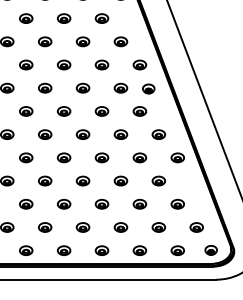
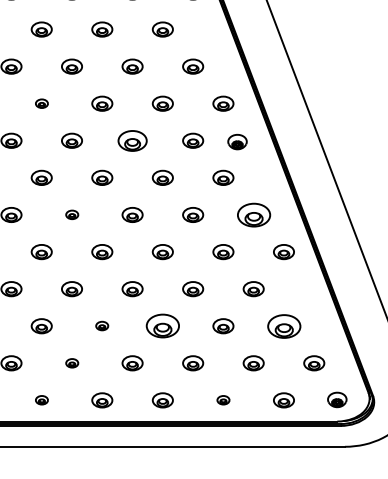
part: (26, 64) -> (42, 102), size x0.6
part: (82, 87) -> (131, 139), size x1.4
part: (45, 134) -> (72, 214), size x0.6
part: (158, 134) -> (253, 214), size x1.6
part: (63, 203) -> (101, 324), size x0.6
part: (177, 203) -> (283, 324), size x1.6
part: (101, 204) -> (162, 326), size x1.6
part: (45, 227) -> (72, 363), size x0.6
part: (26, 250) -> (42, 400), size x0.6
part: (139, 250) -> (222, 400), size x0.6

